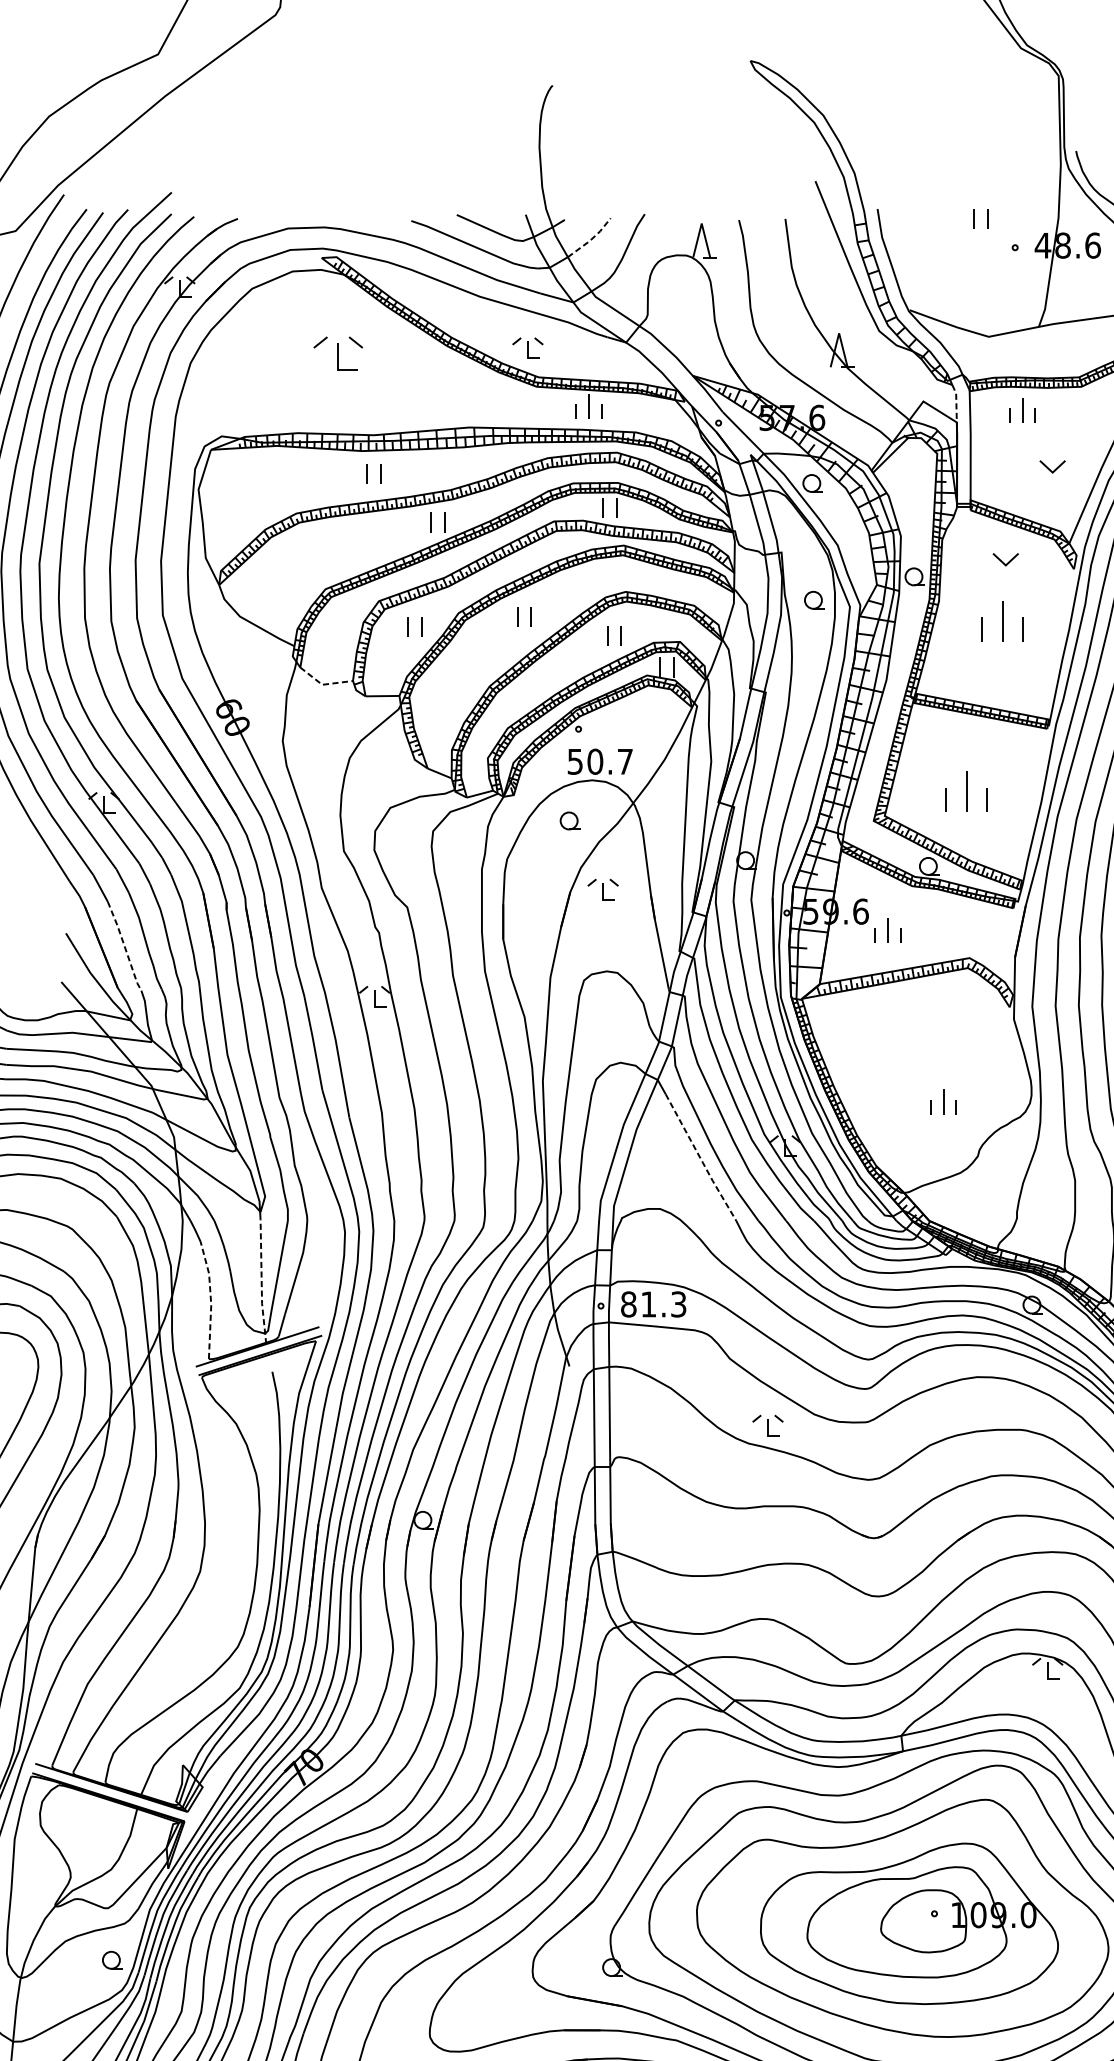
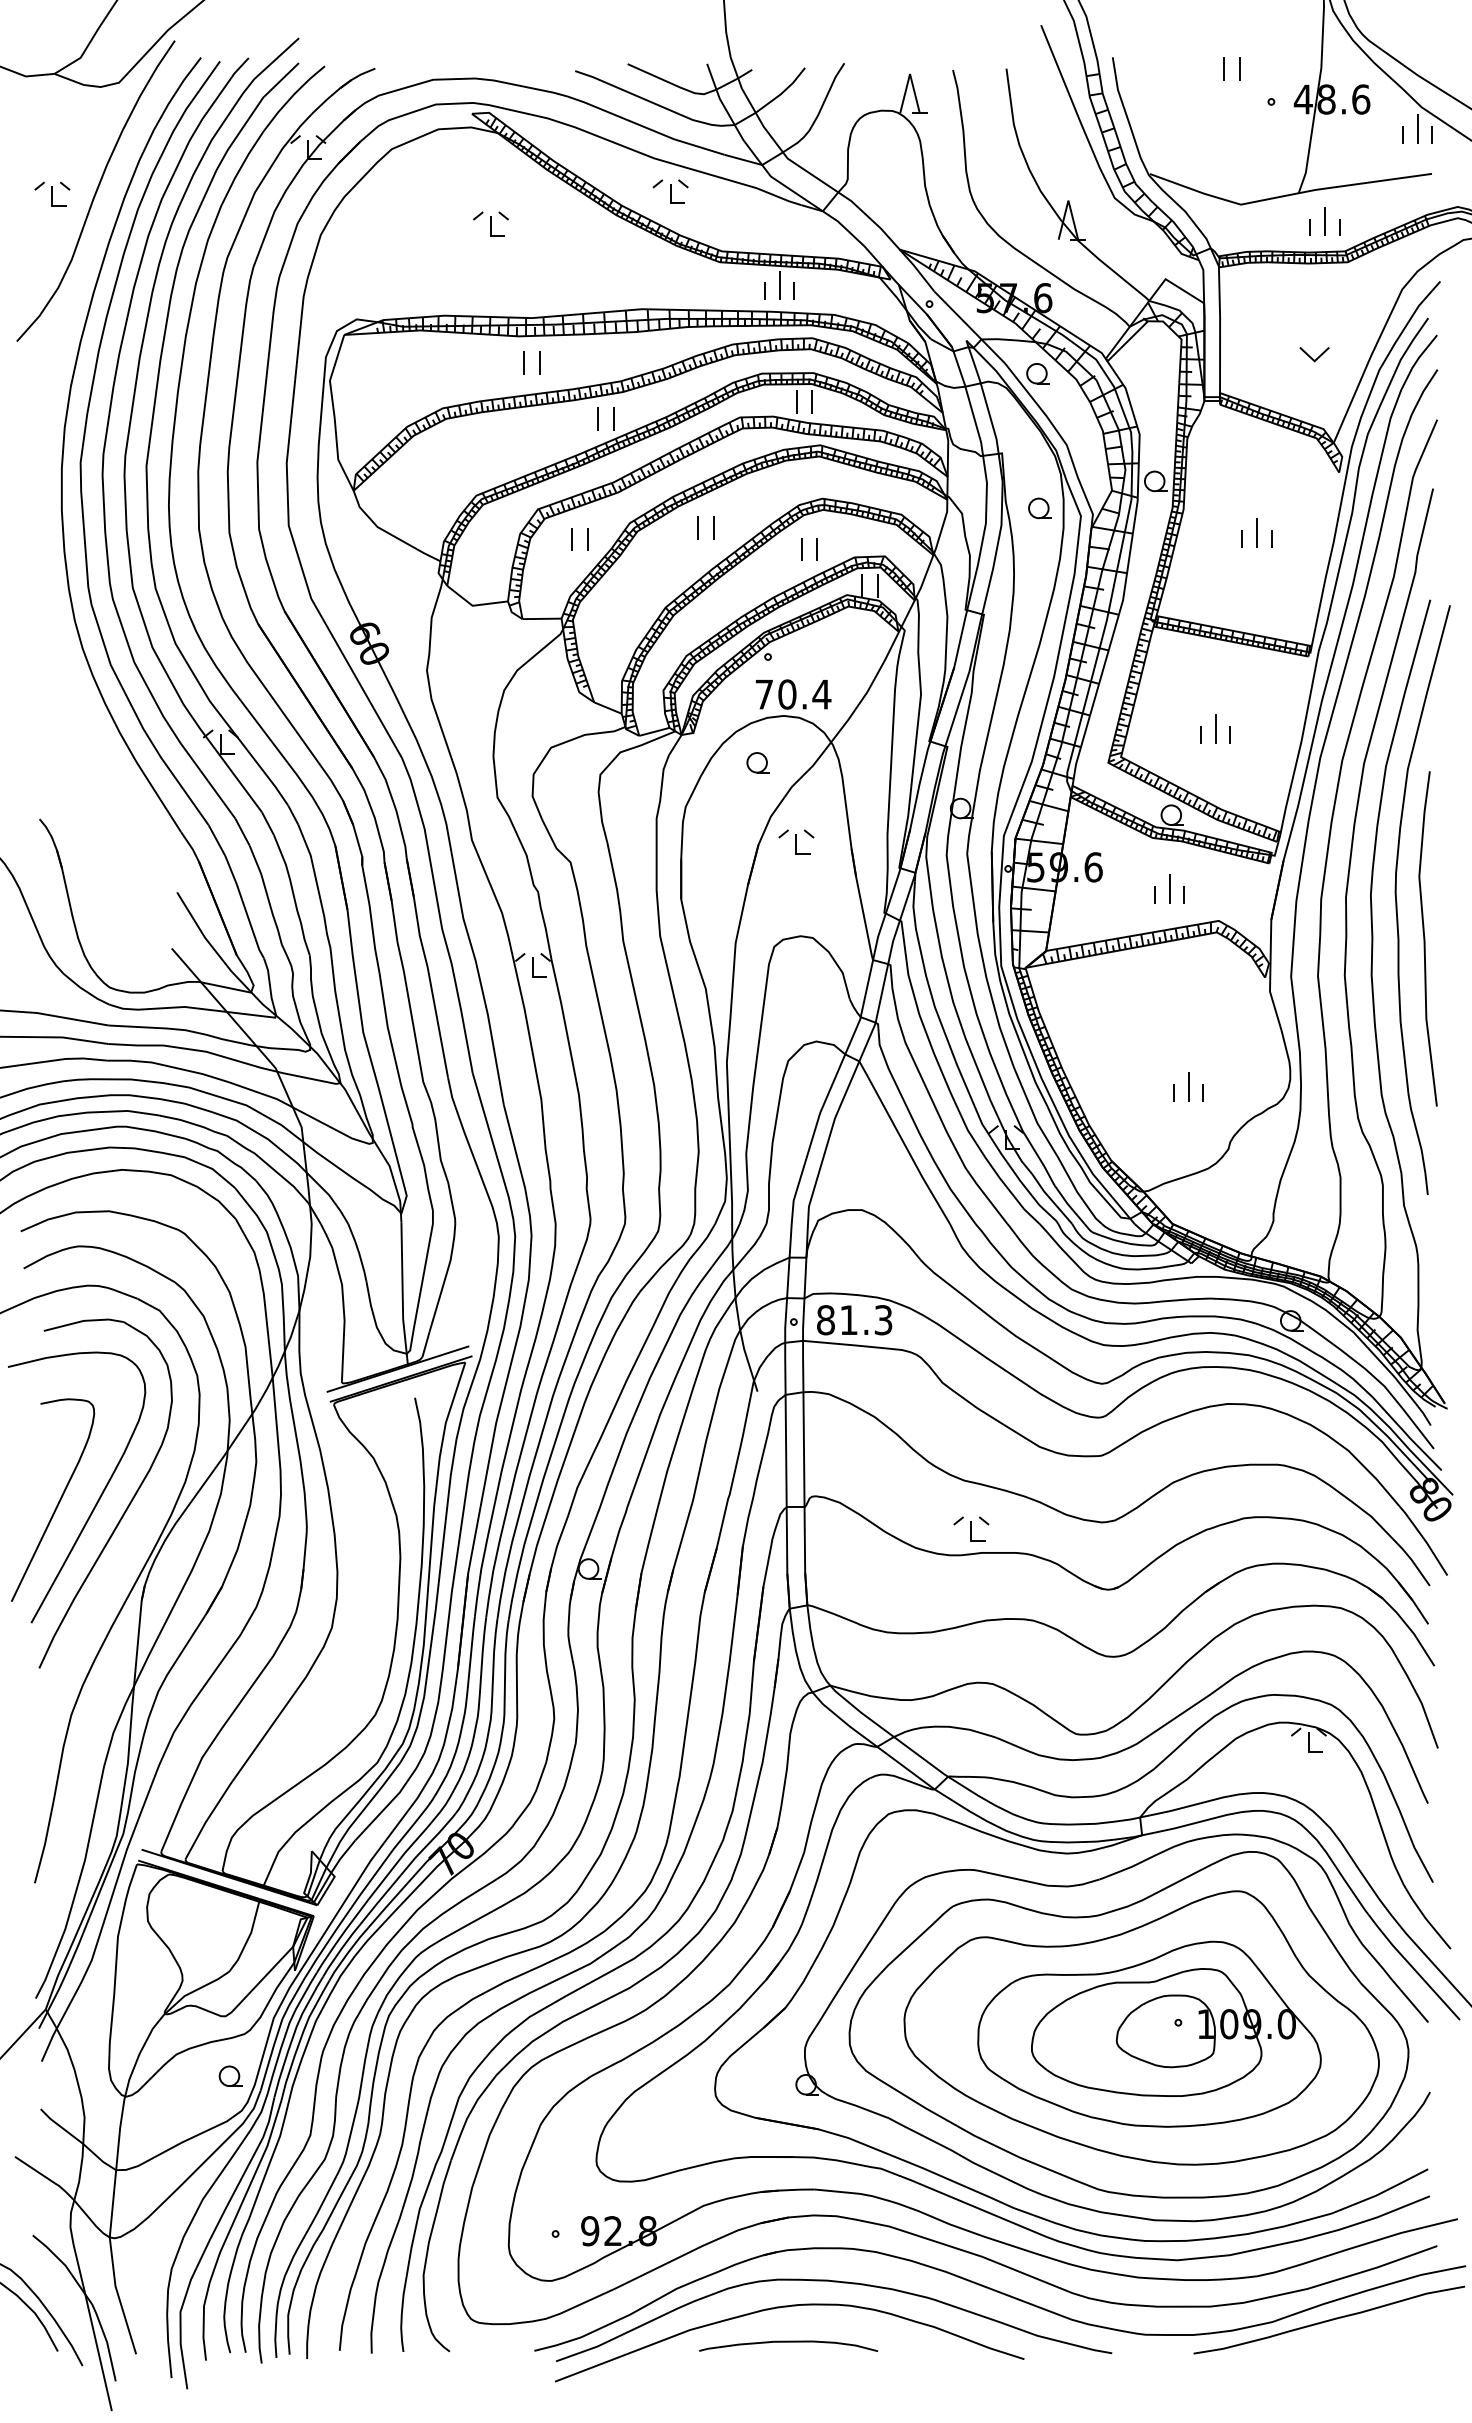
line: (591, 239) -> (782, 92), dashed -> solid
part: (527, 347) -> (670, 191), moved
part: (337, 353) -> (490, 223), size x0.62
line: (956, 402) -> (1203, 280), dashed -> solid
part: (1022, 410) -> (1324, 221), moved
part: (1005, 559) -> (1260, 461), removed
part: (1002, 621) -> (1256, 532), size x0.62
line: (323, 684) -> (473, 605), dashed -> solid
text: (600, 761) -> (793, 694), 50.7 -> 70.4
part: (966, 791) -> (1215, 728), size x0.62
part: (887, 930) -> (1169, 888), moved
line: (124, 946) -> (244, 907), dashed -> solid
line: (700, 1158) -> (908, 1152), dashed -> solid
line: (261, 1283) -> (402, 1295), dashed -> solid
line: (211, 1299) -> (344, 1314), dashed -> solid
part: (768, 1425) -> (971, 1528), moved

